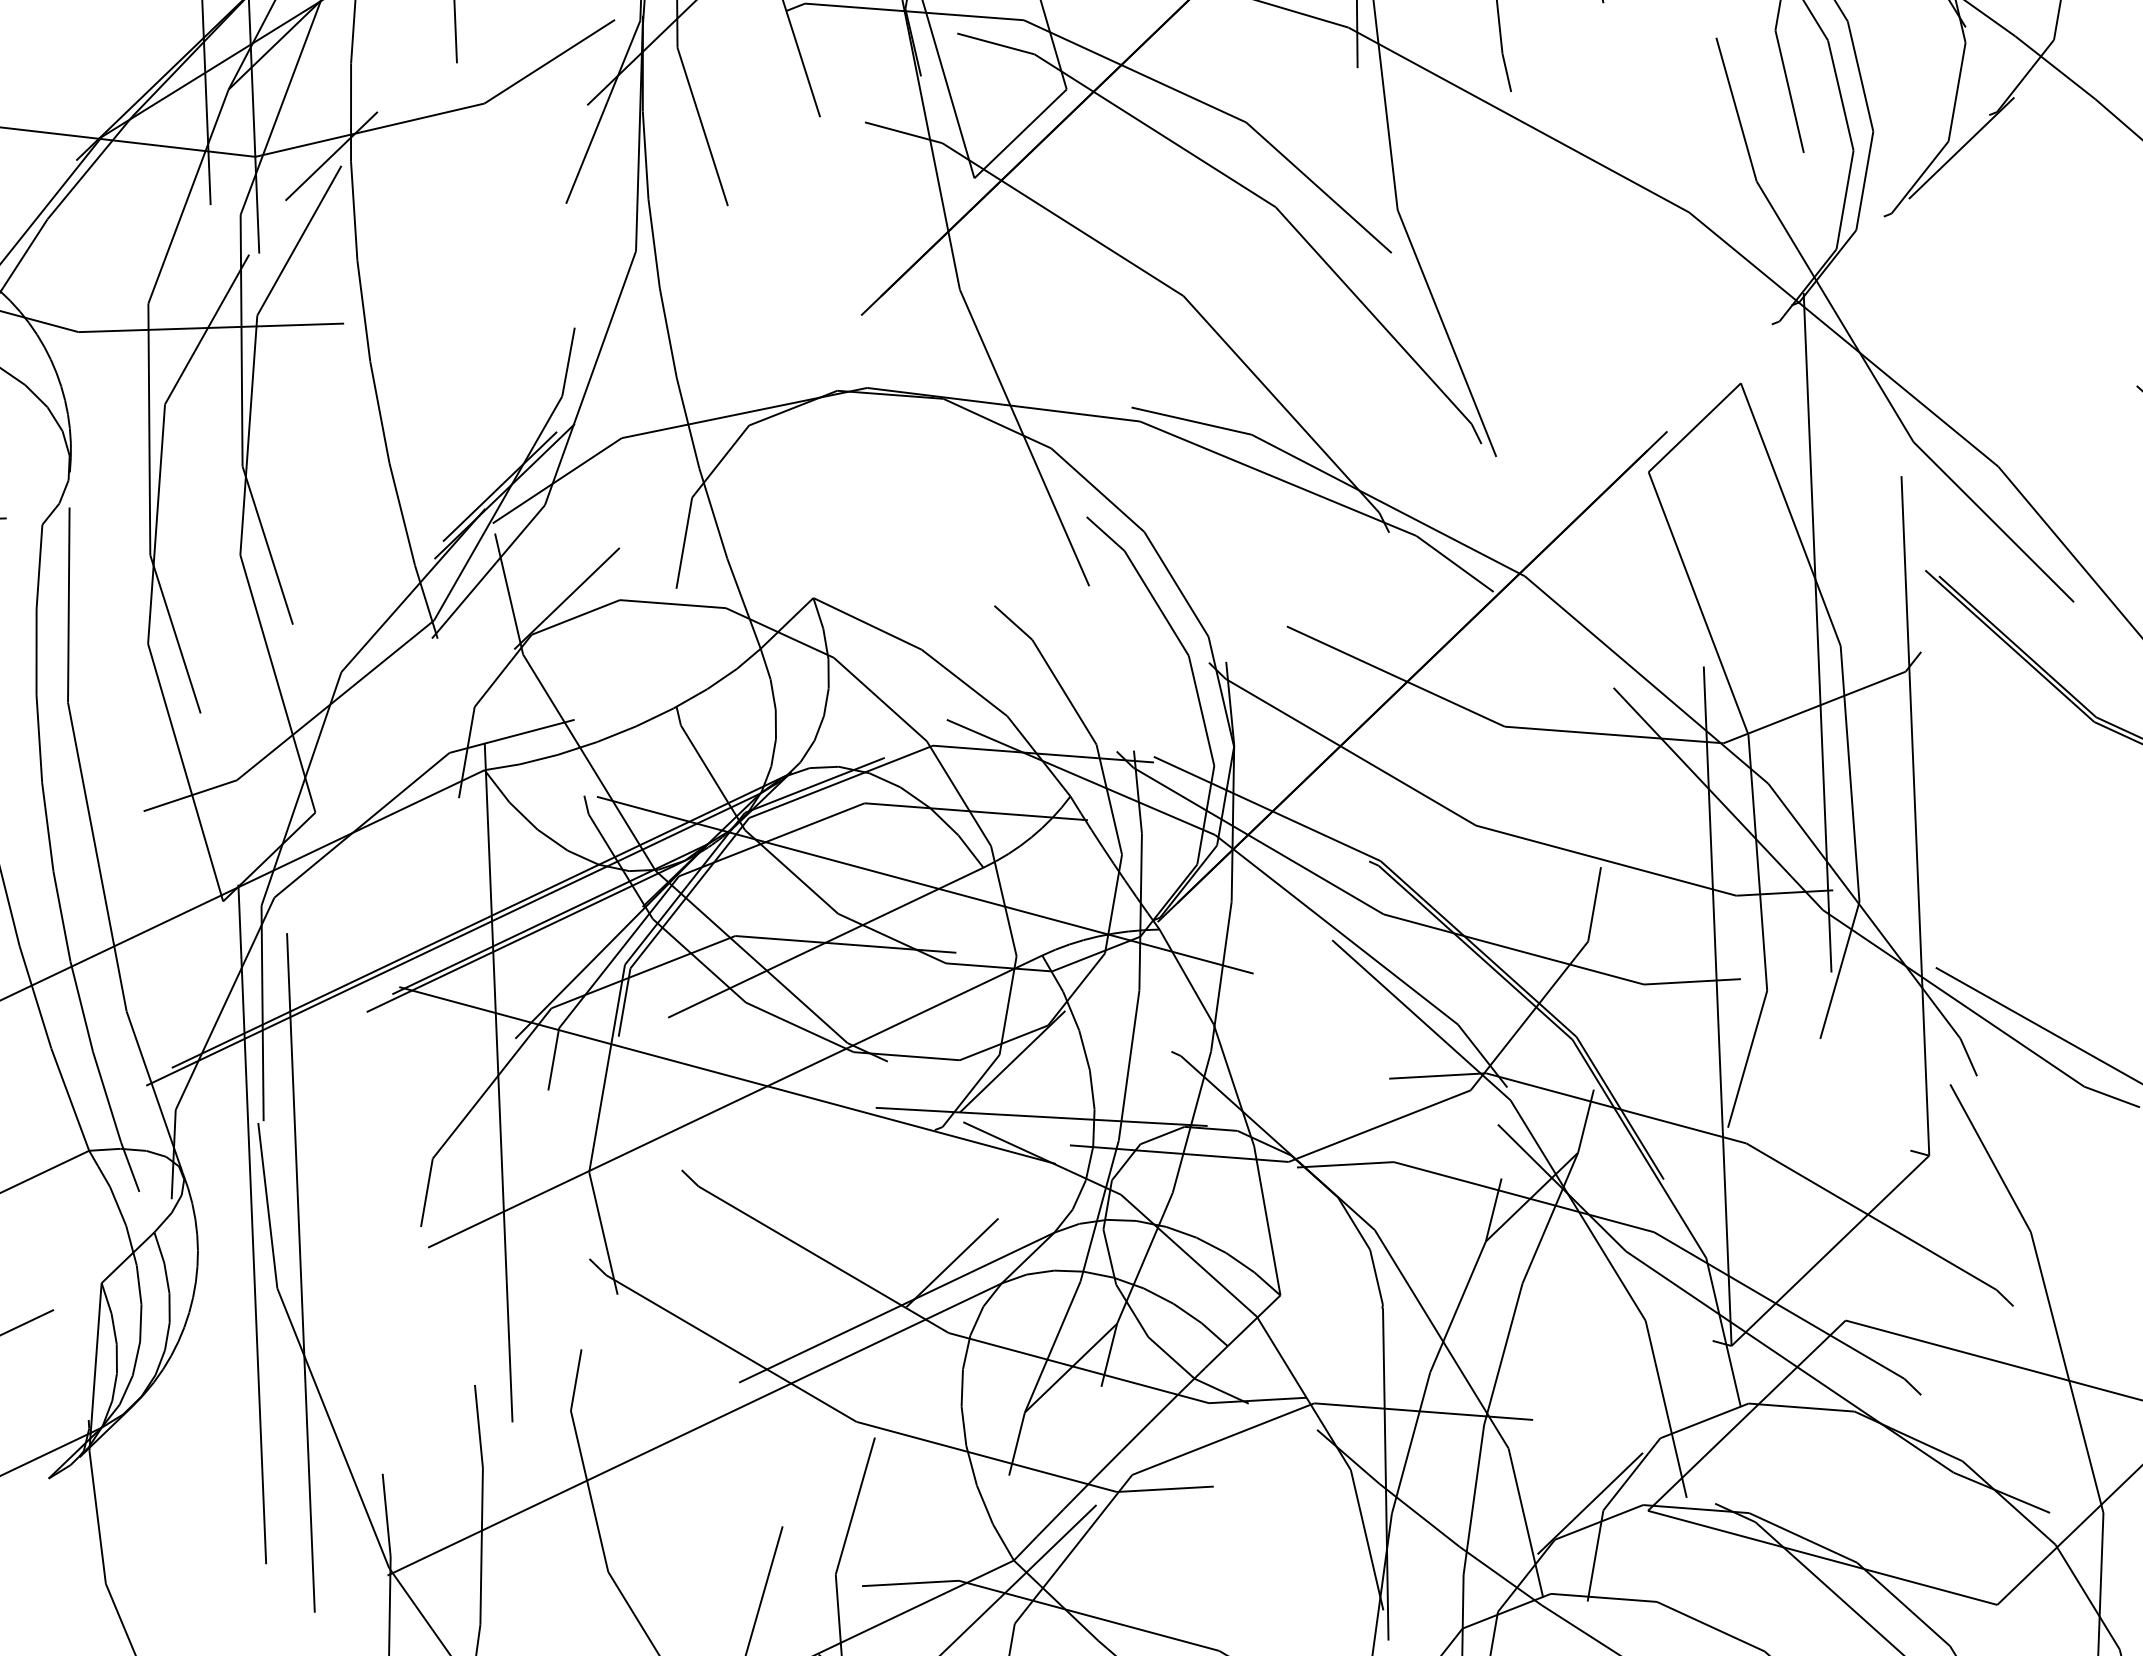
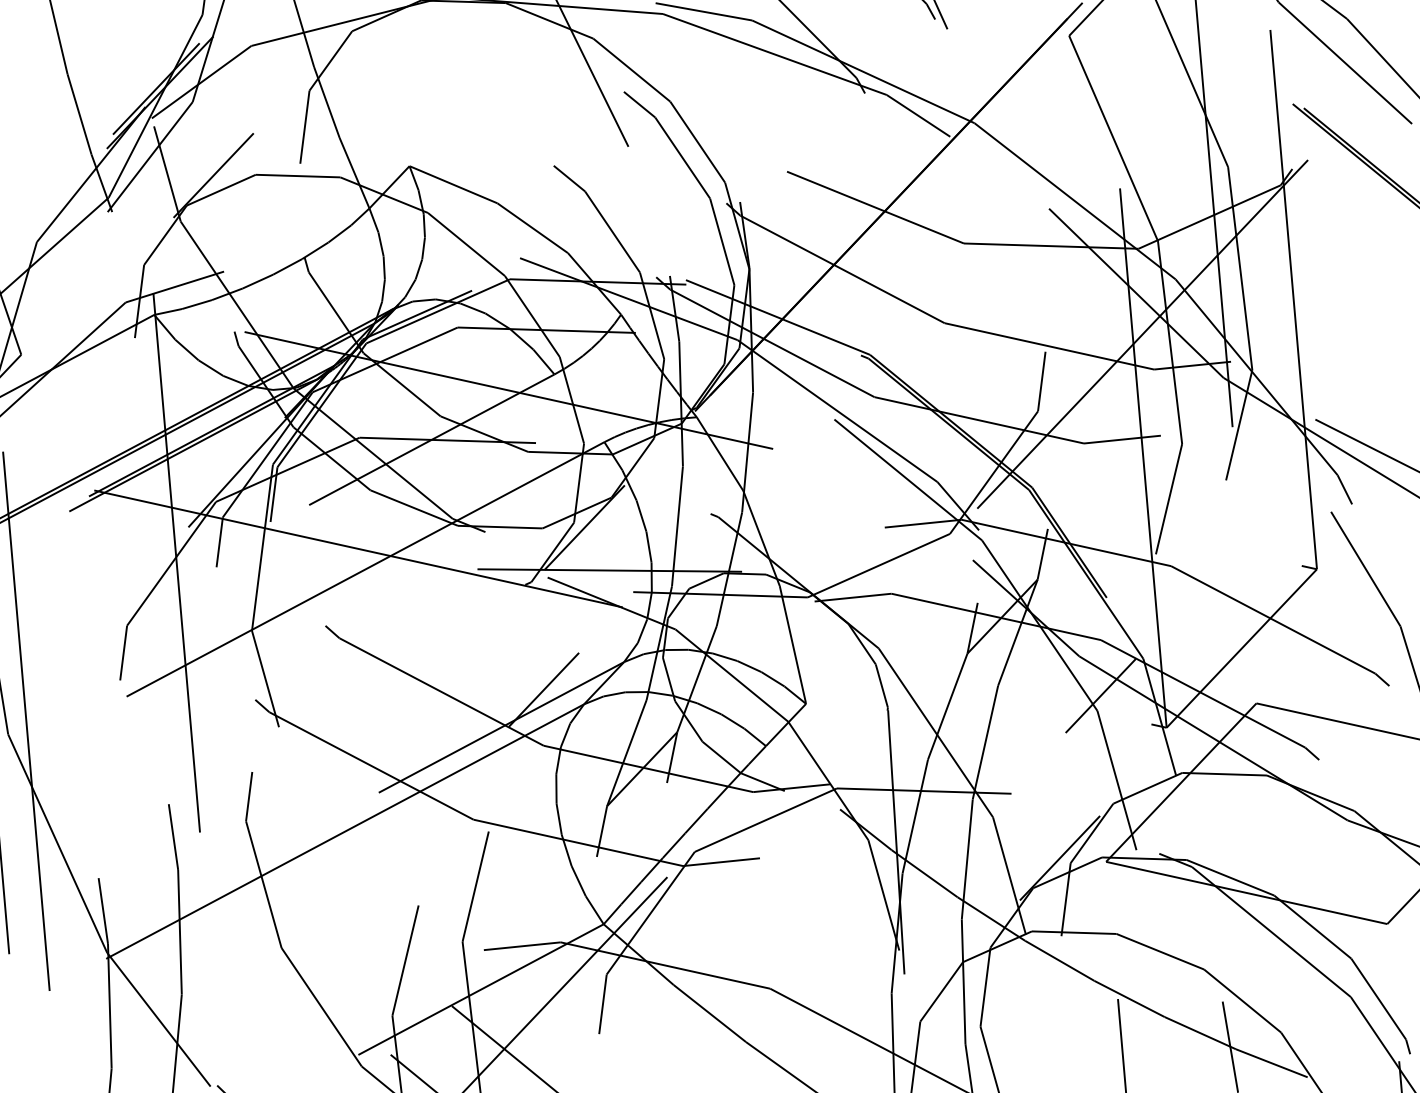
line: (1723, 850) -> (1142, 334), added
line: (1650, 1301) -> (1100, 695), added

